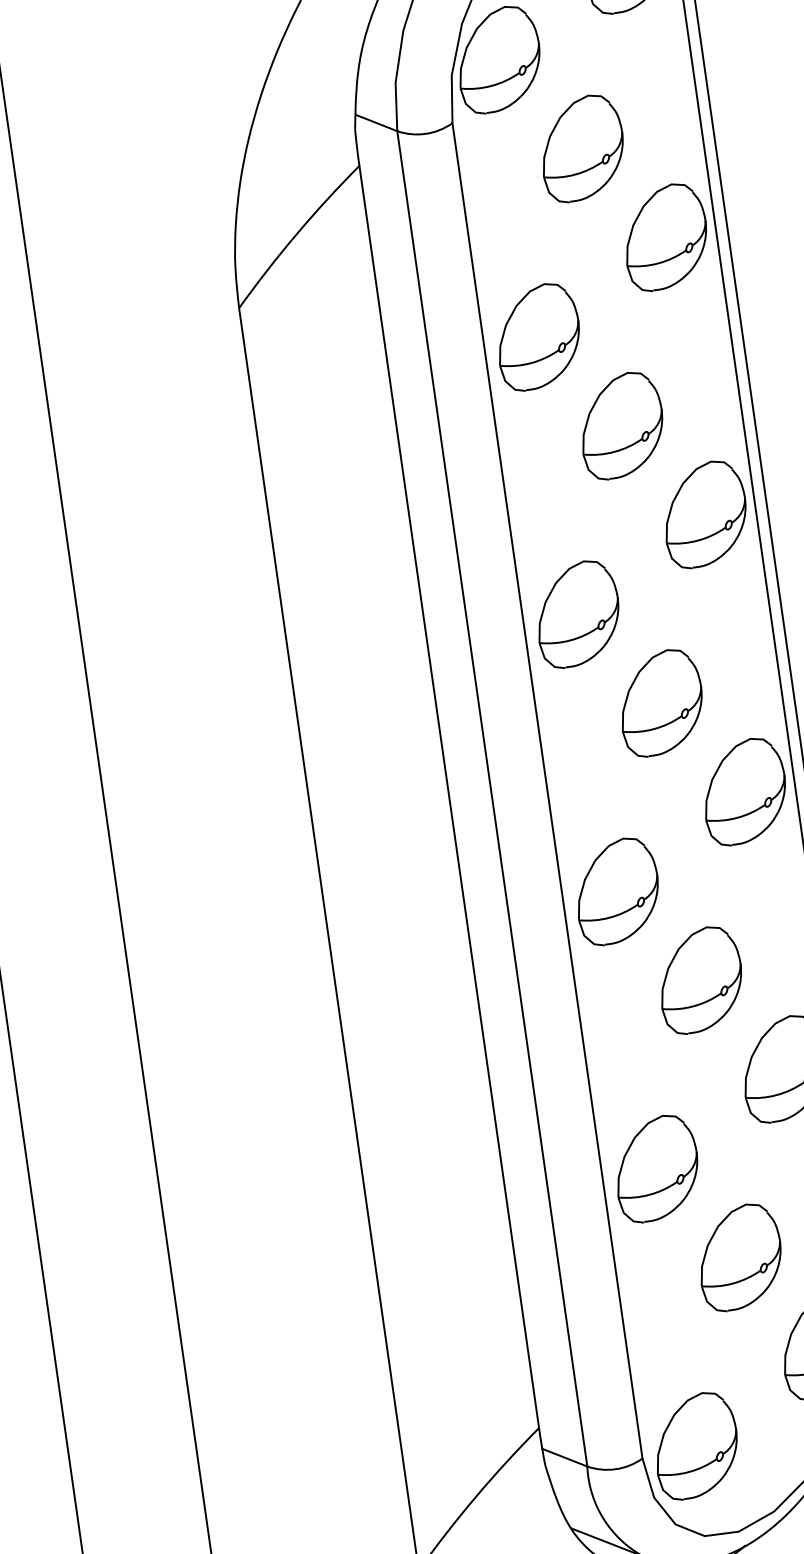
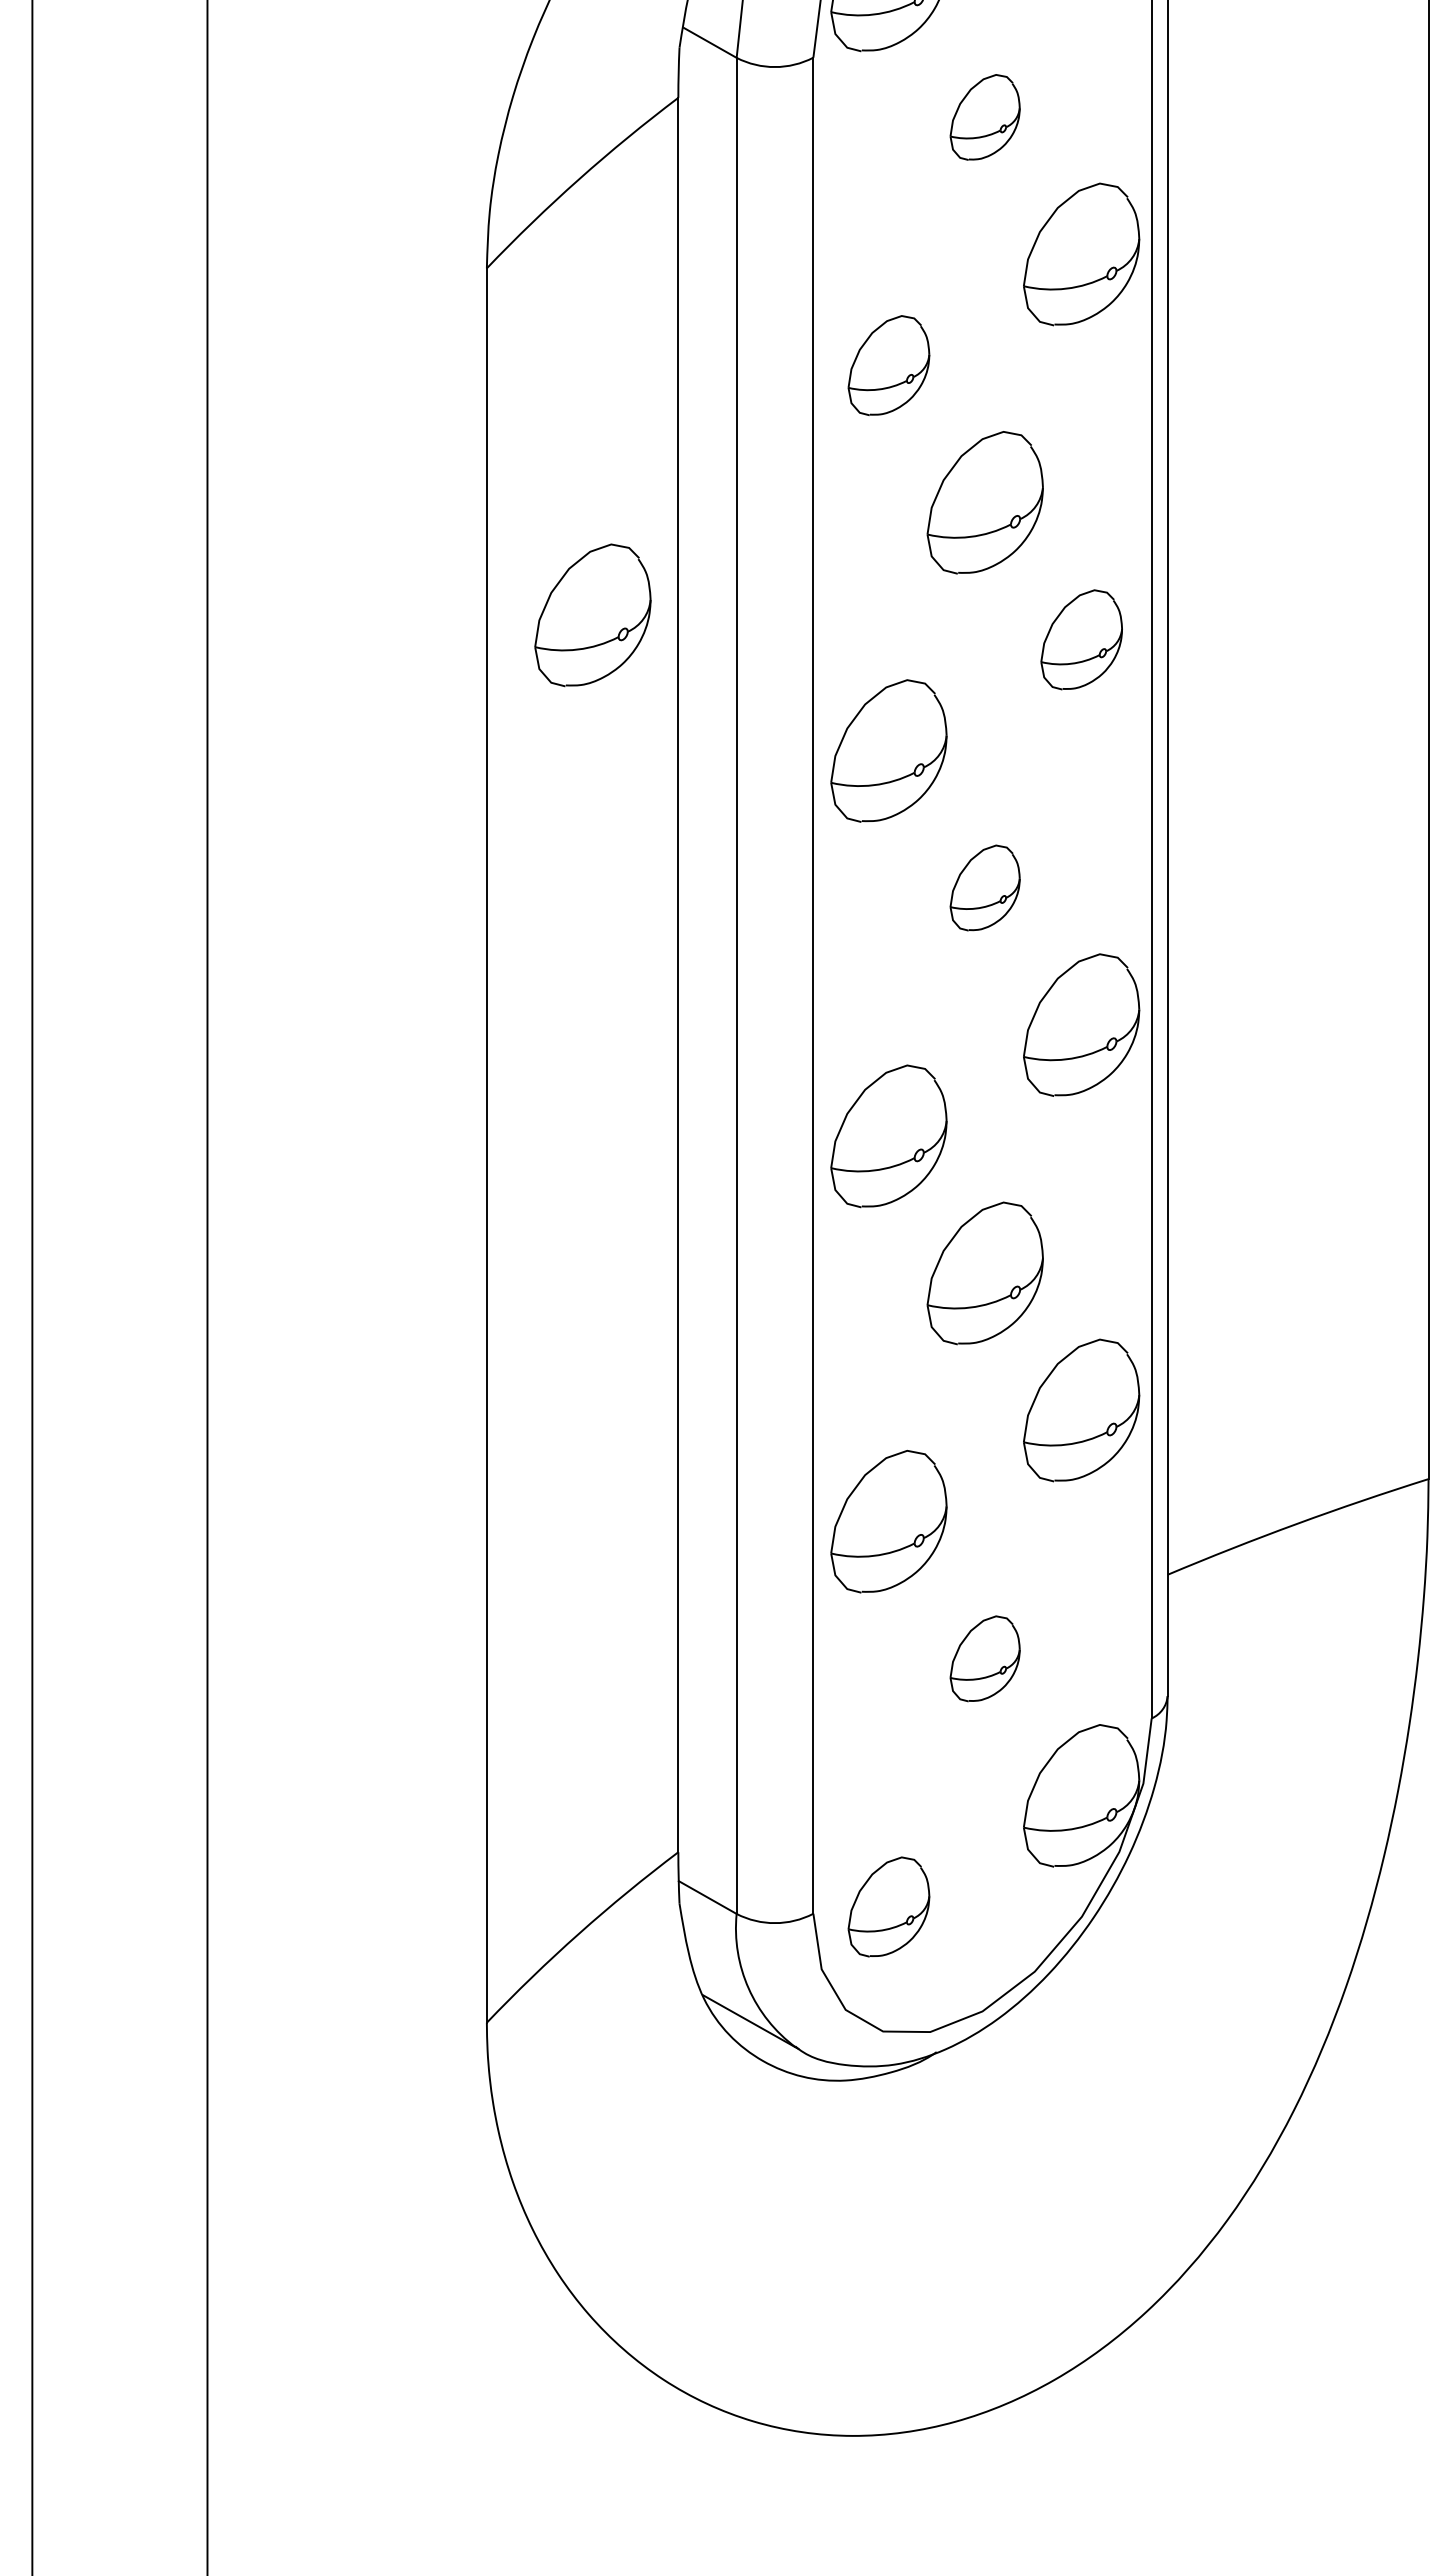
part: (581, 148) -> (984, 117), size x0.6
part: (538, 336) -> (888, 365), size x0.7
part: (704, 514) -> (1081, 639), size x0.7
part: (350, 547) -> (592, 615), added
part: (660, 702) -> (984, 887), size x0.6
part: (739, 1257) -> (984, 1658), size x0.6
part: (695, 1445) -> (888, 1906), size x0.7

